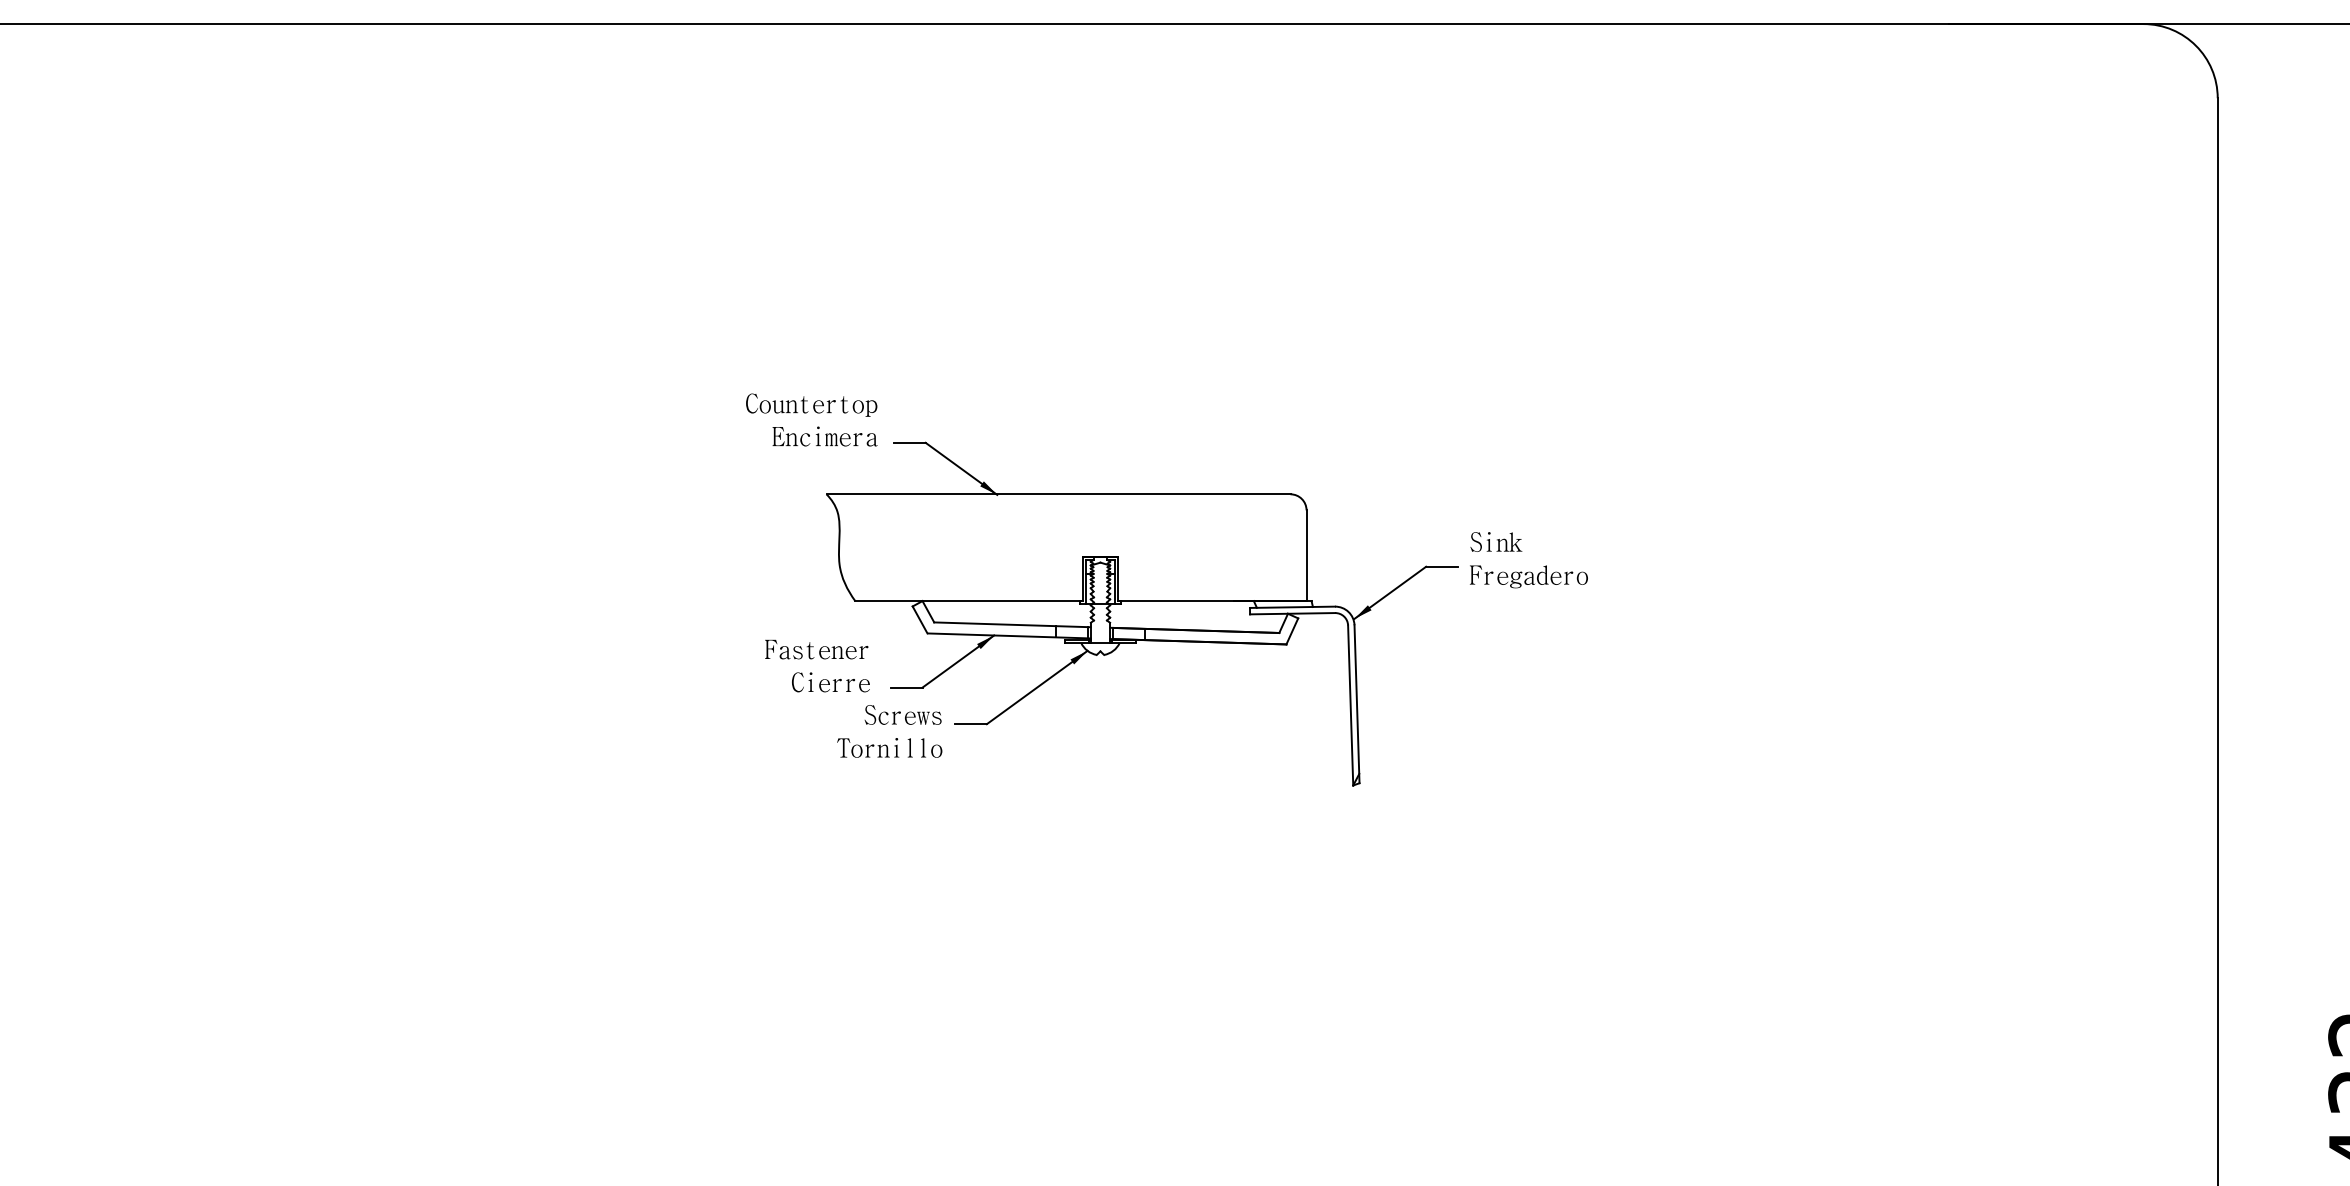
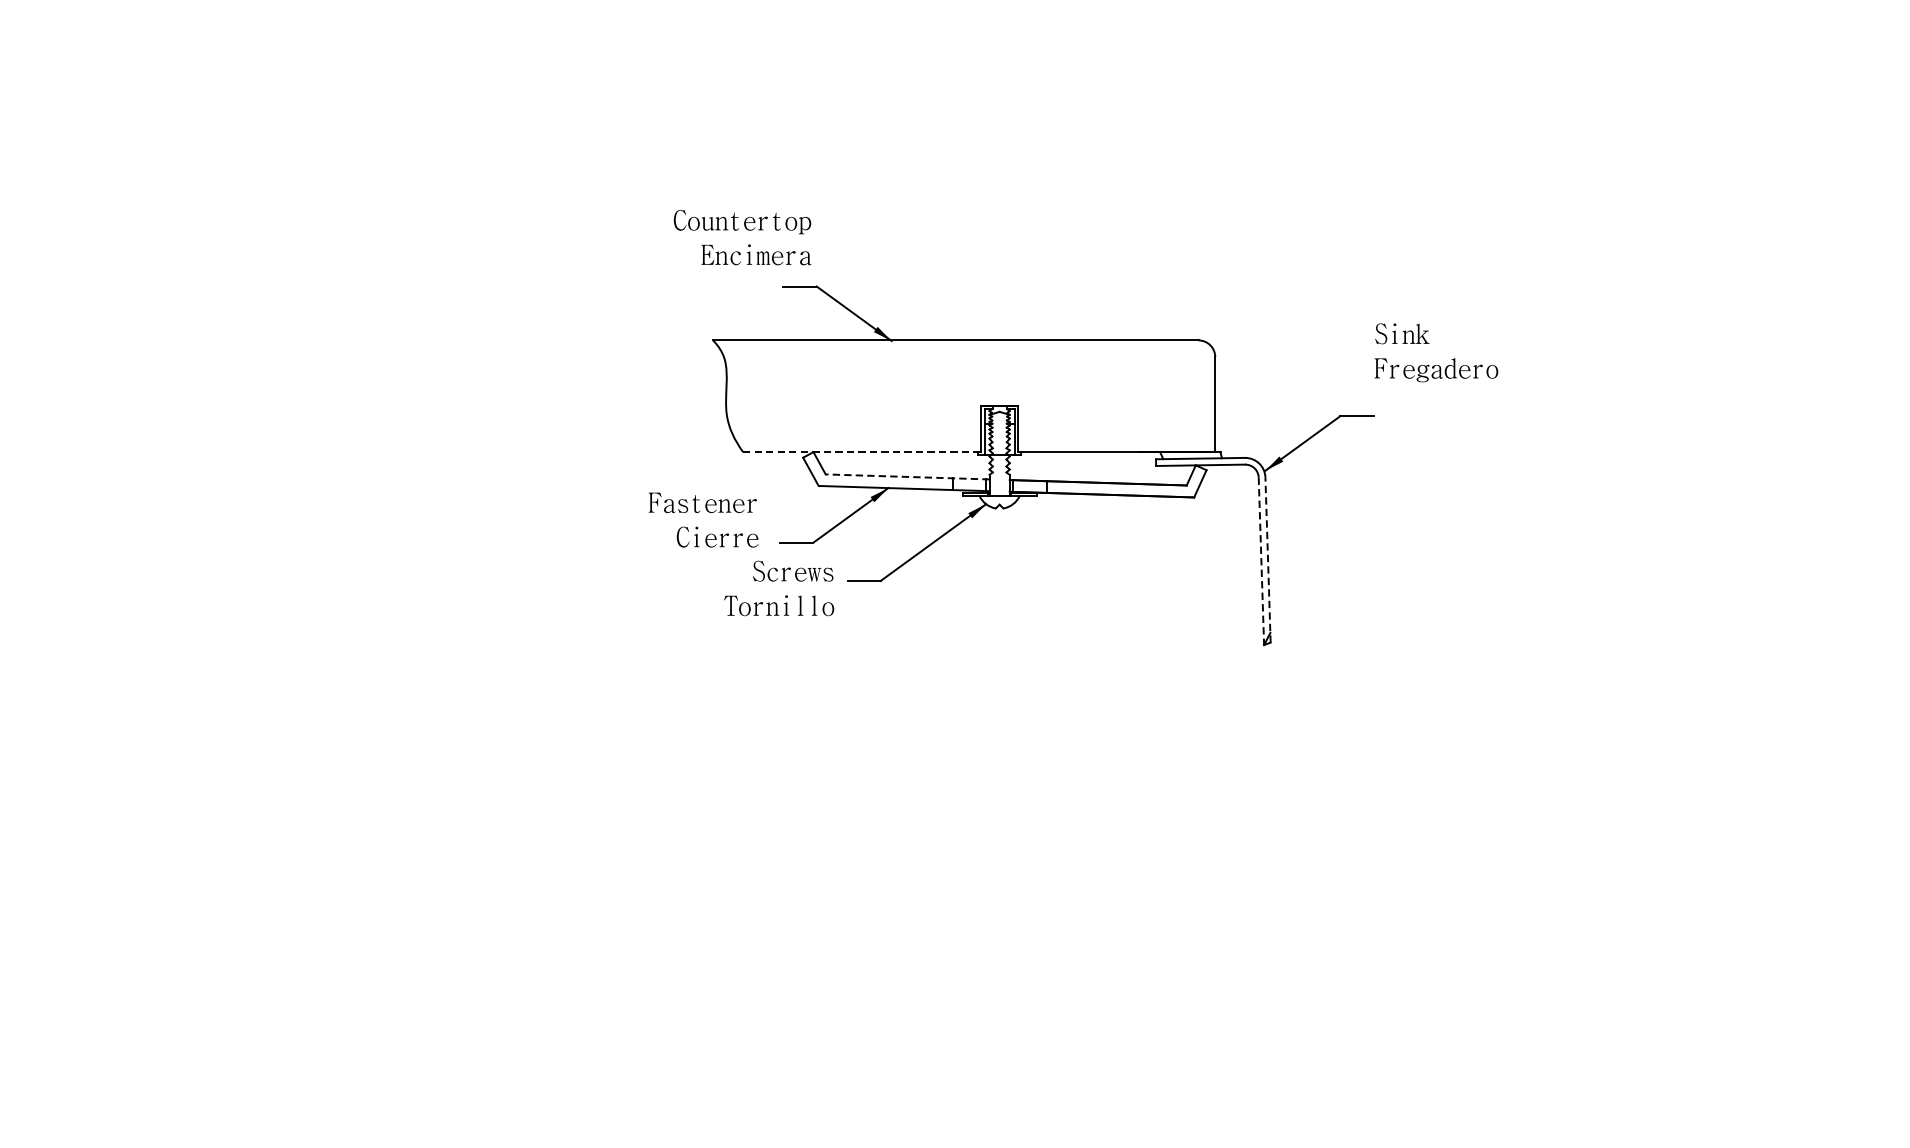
text: (811, 419) -> (742, 237), moved
text: (1528, 560) -> (1435, 353), moved
line: (969, 601) -> (862, 452), solid -> dashed
line: (1012, 624) -> (907, 476), solid -> dashed
line: (1357, 703) -> (1268, 559), solid -> dashed
line: (1350, 705) -> (1261, 561), solid -> dashed

